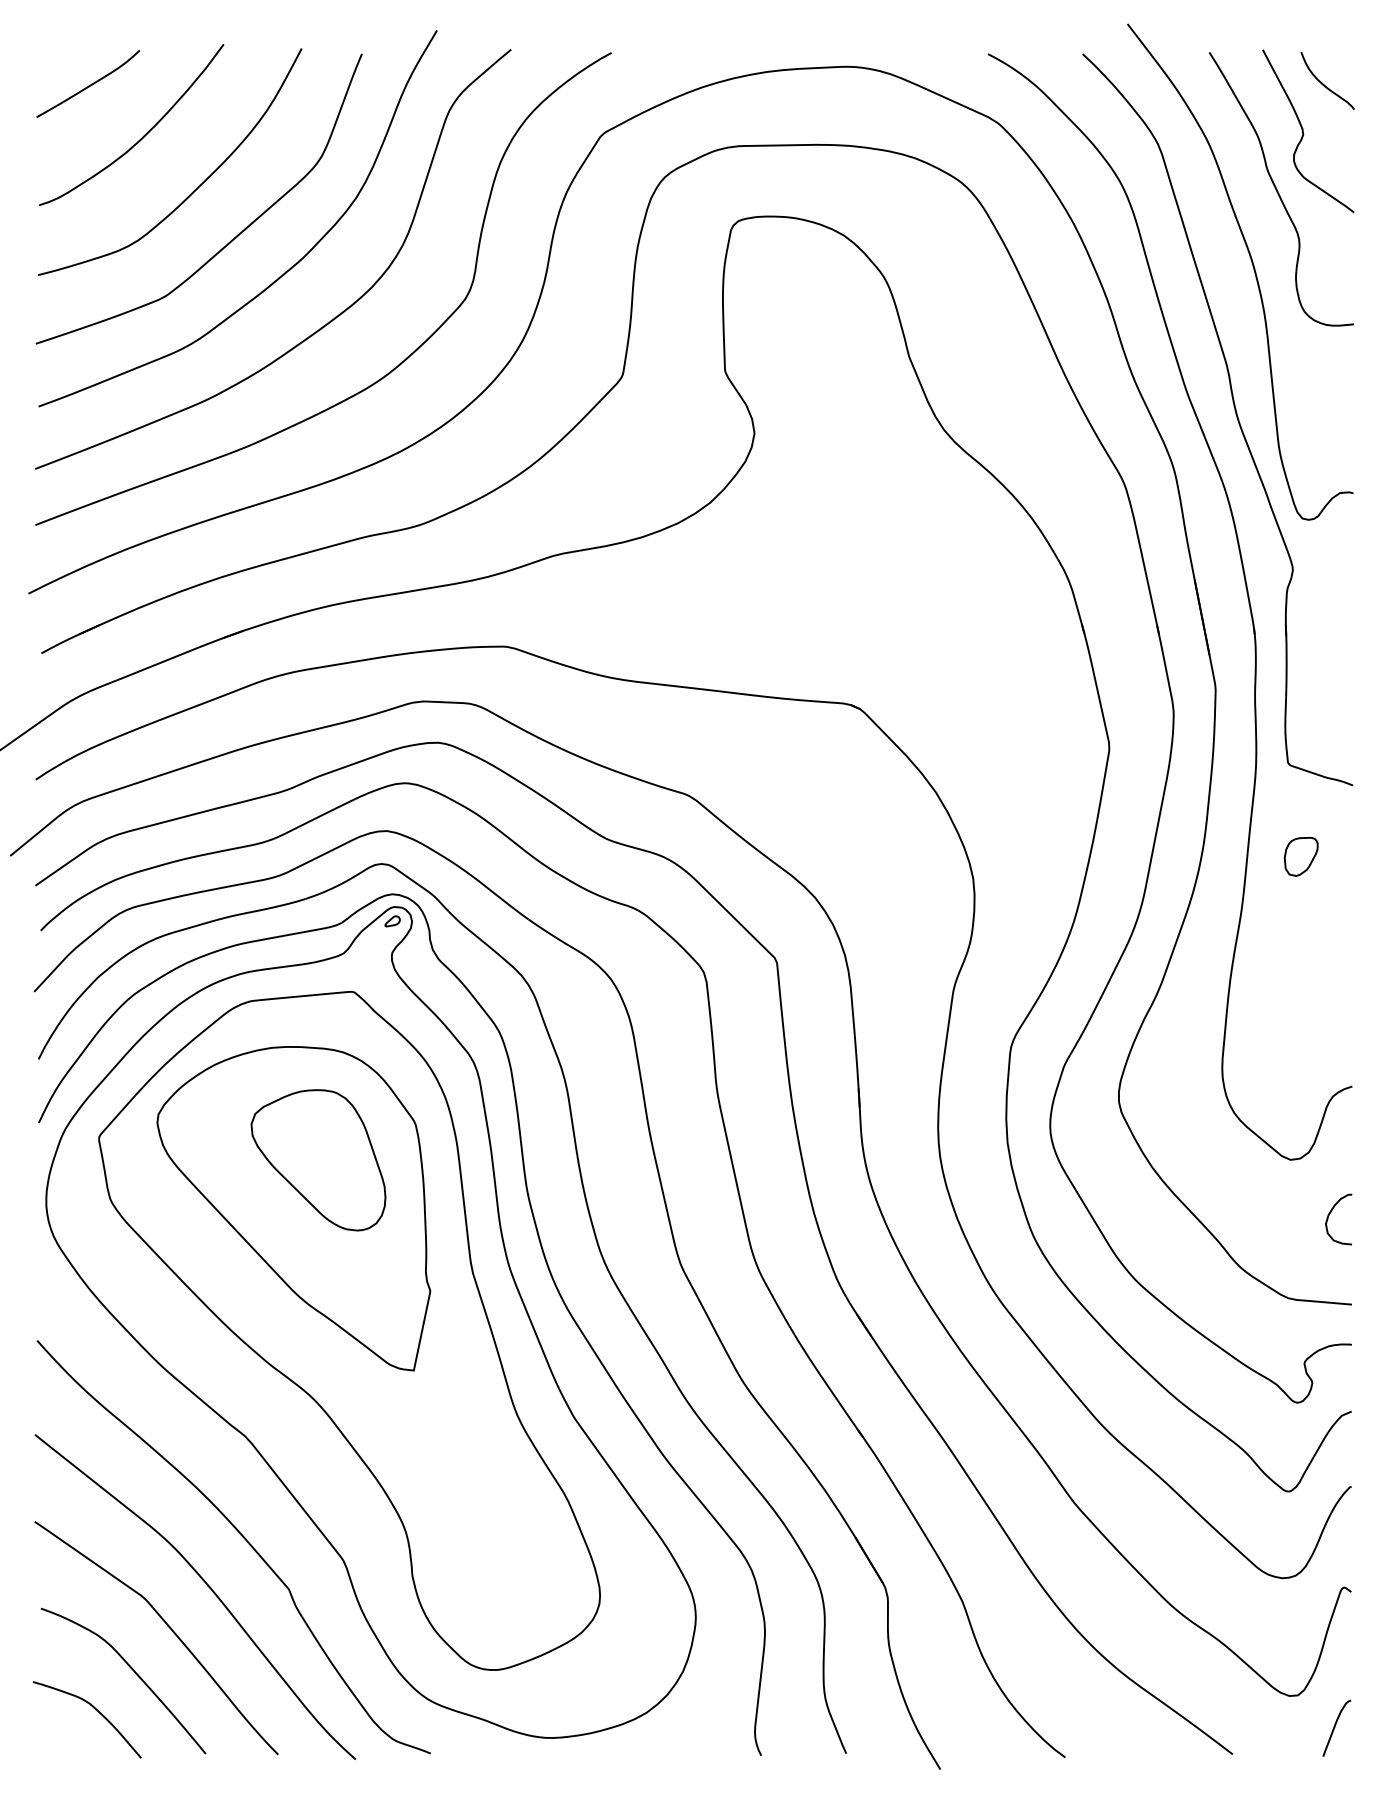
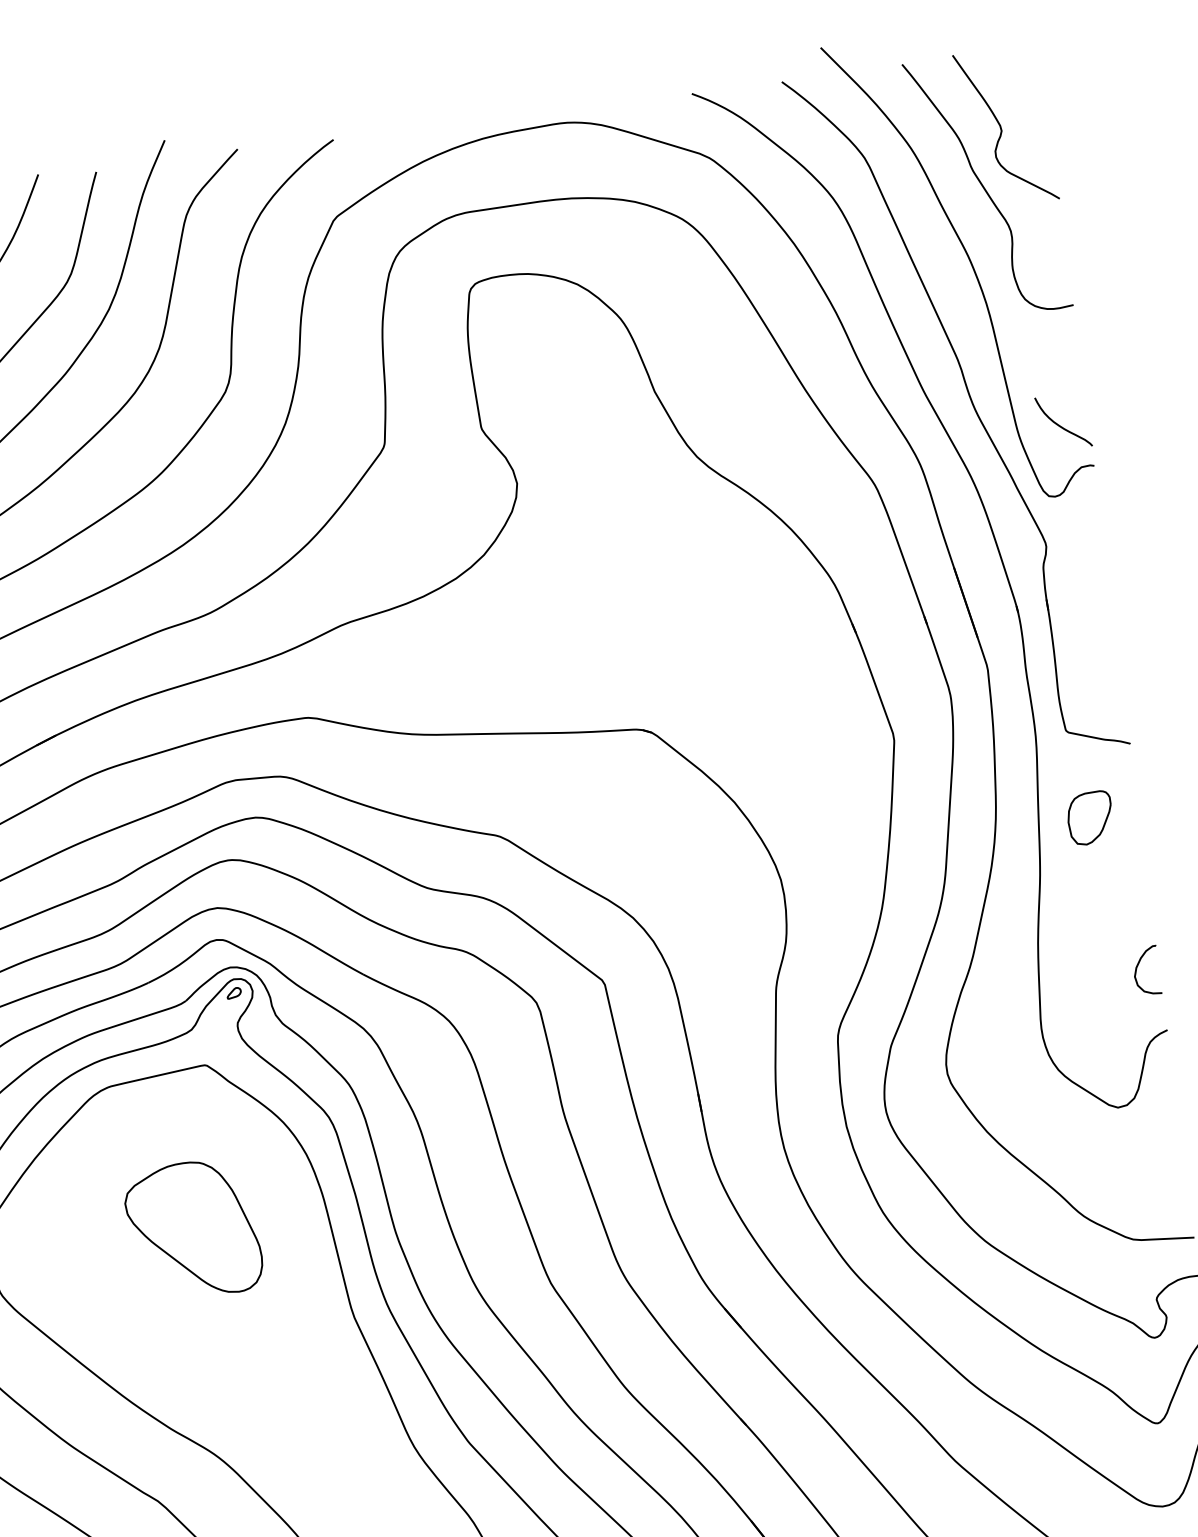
curve: (1323, 83) -> (1059, 425), moved
part: (1300, 856) -> (1089, 817), size x1.4
part: (293, 1208) -> (175, 1278), removed
curve: (1329, 1216) -> (1137, 969), moved

